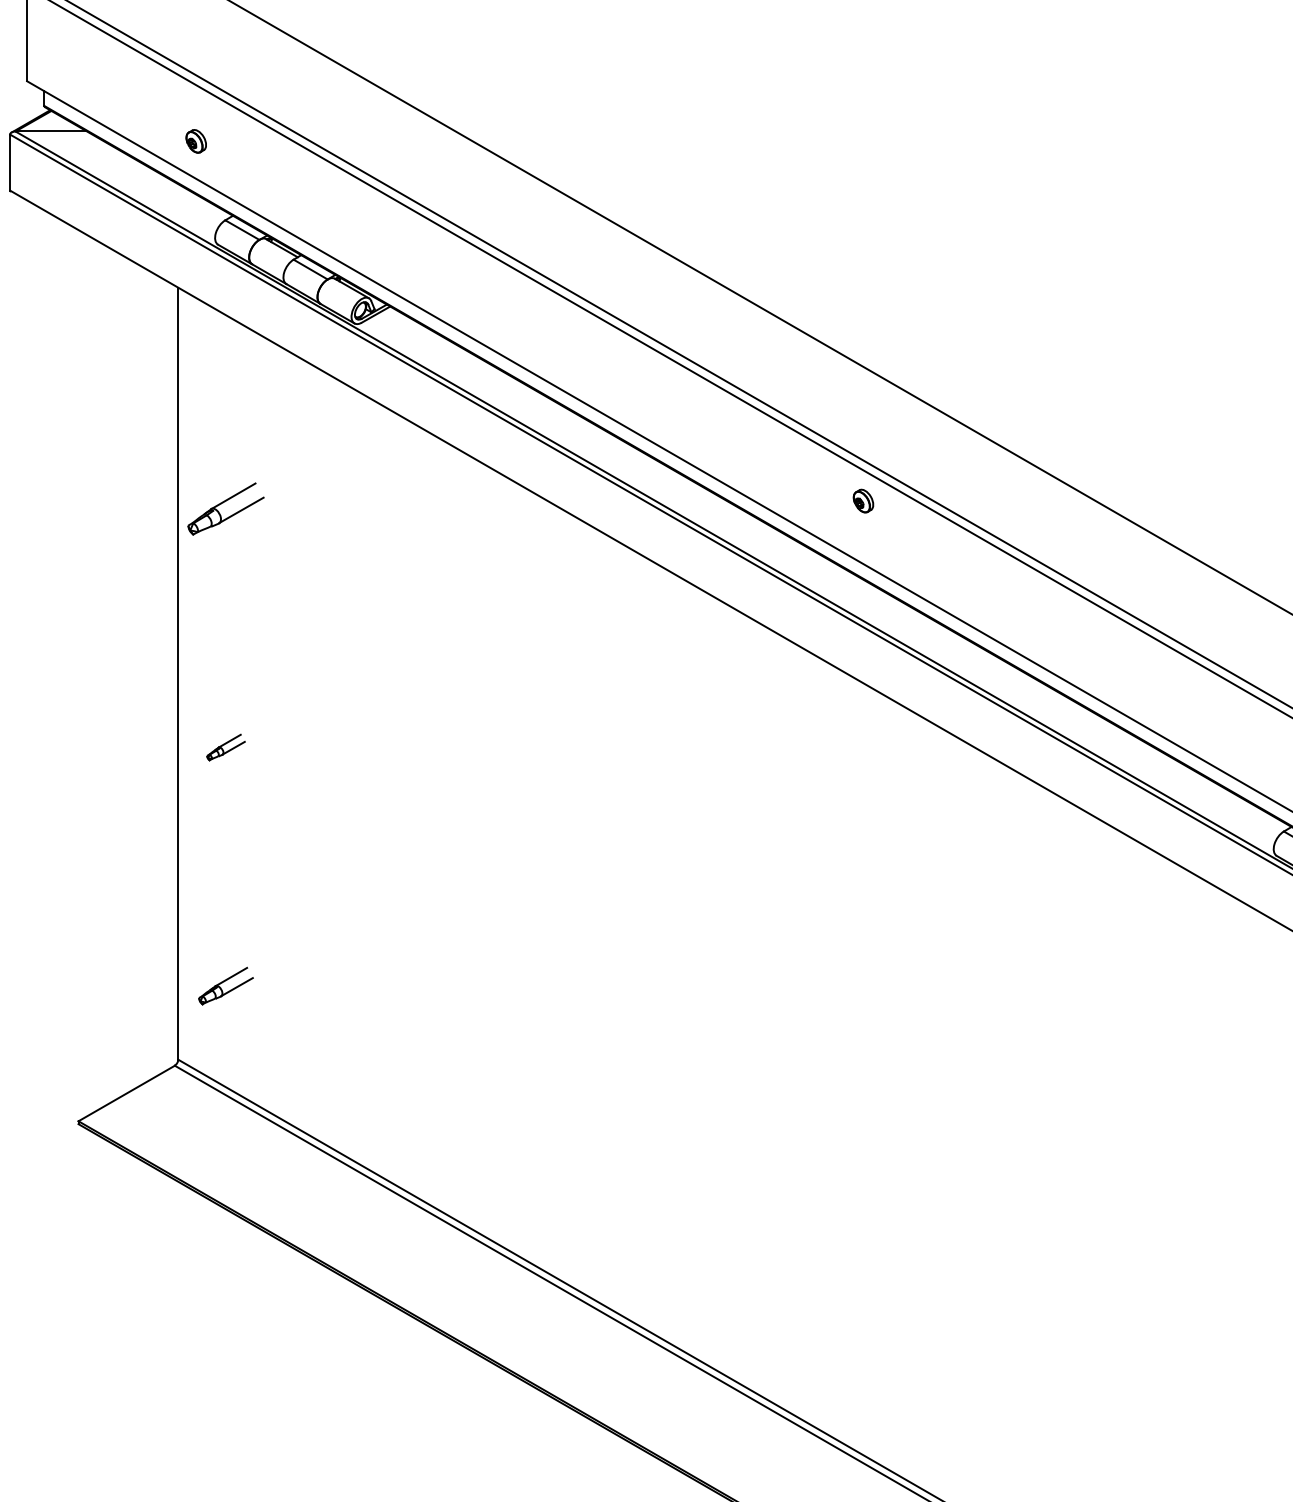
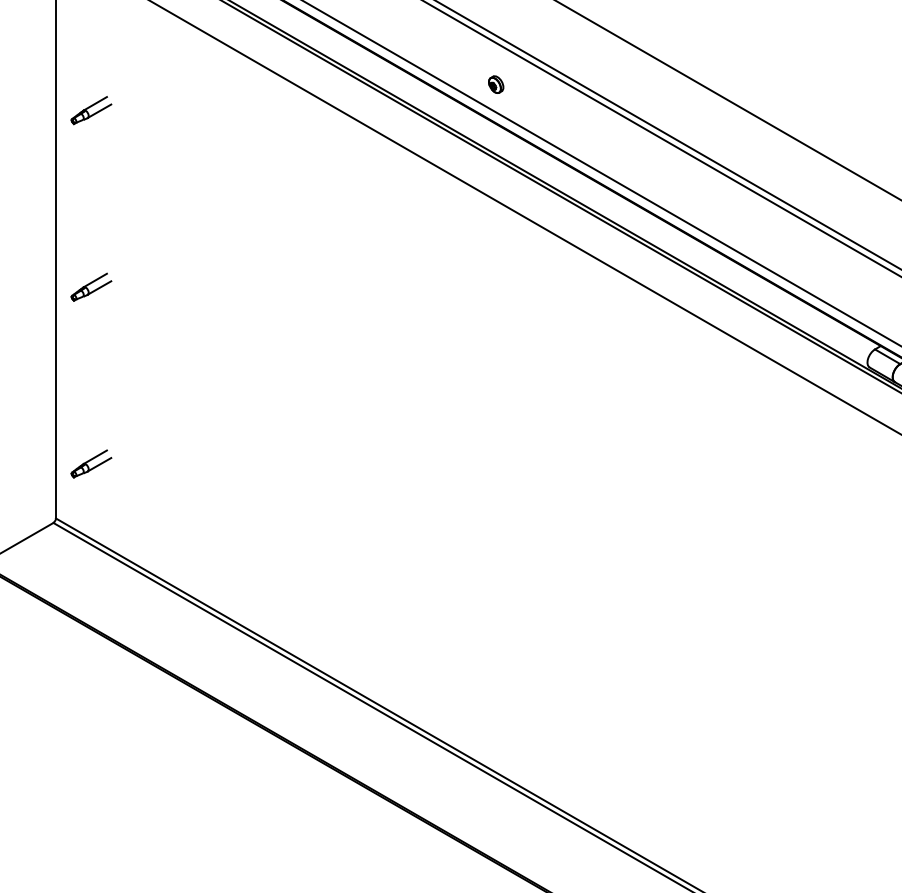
part: (863, 500) -> (496, 84), moved
part: (225, 508) -> (90, 110), size x0.71
part: (225, 747) -> (90, 287), size x1.43

